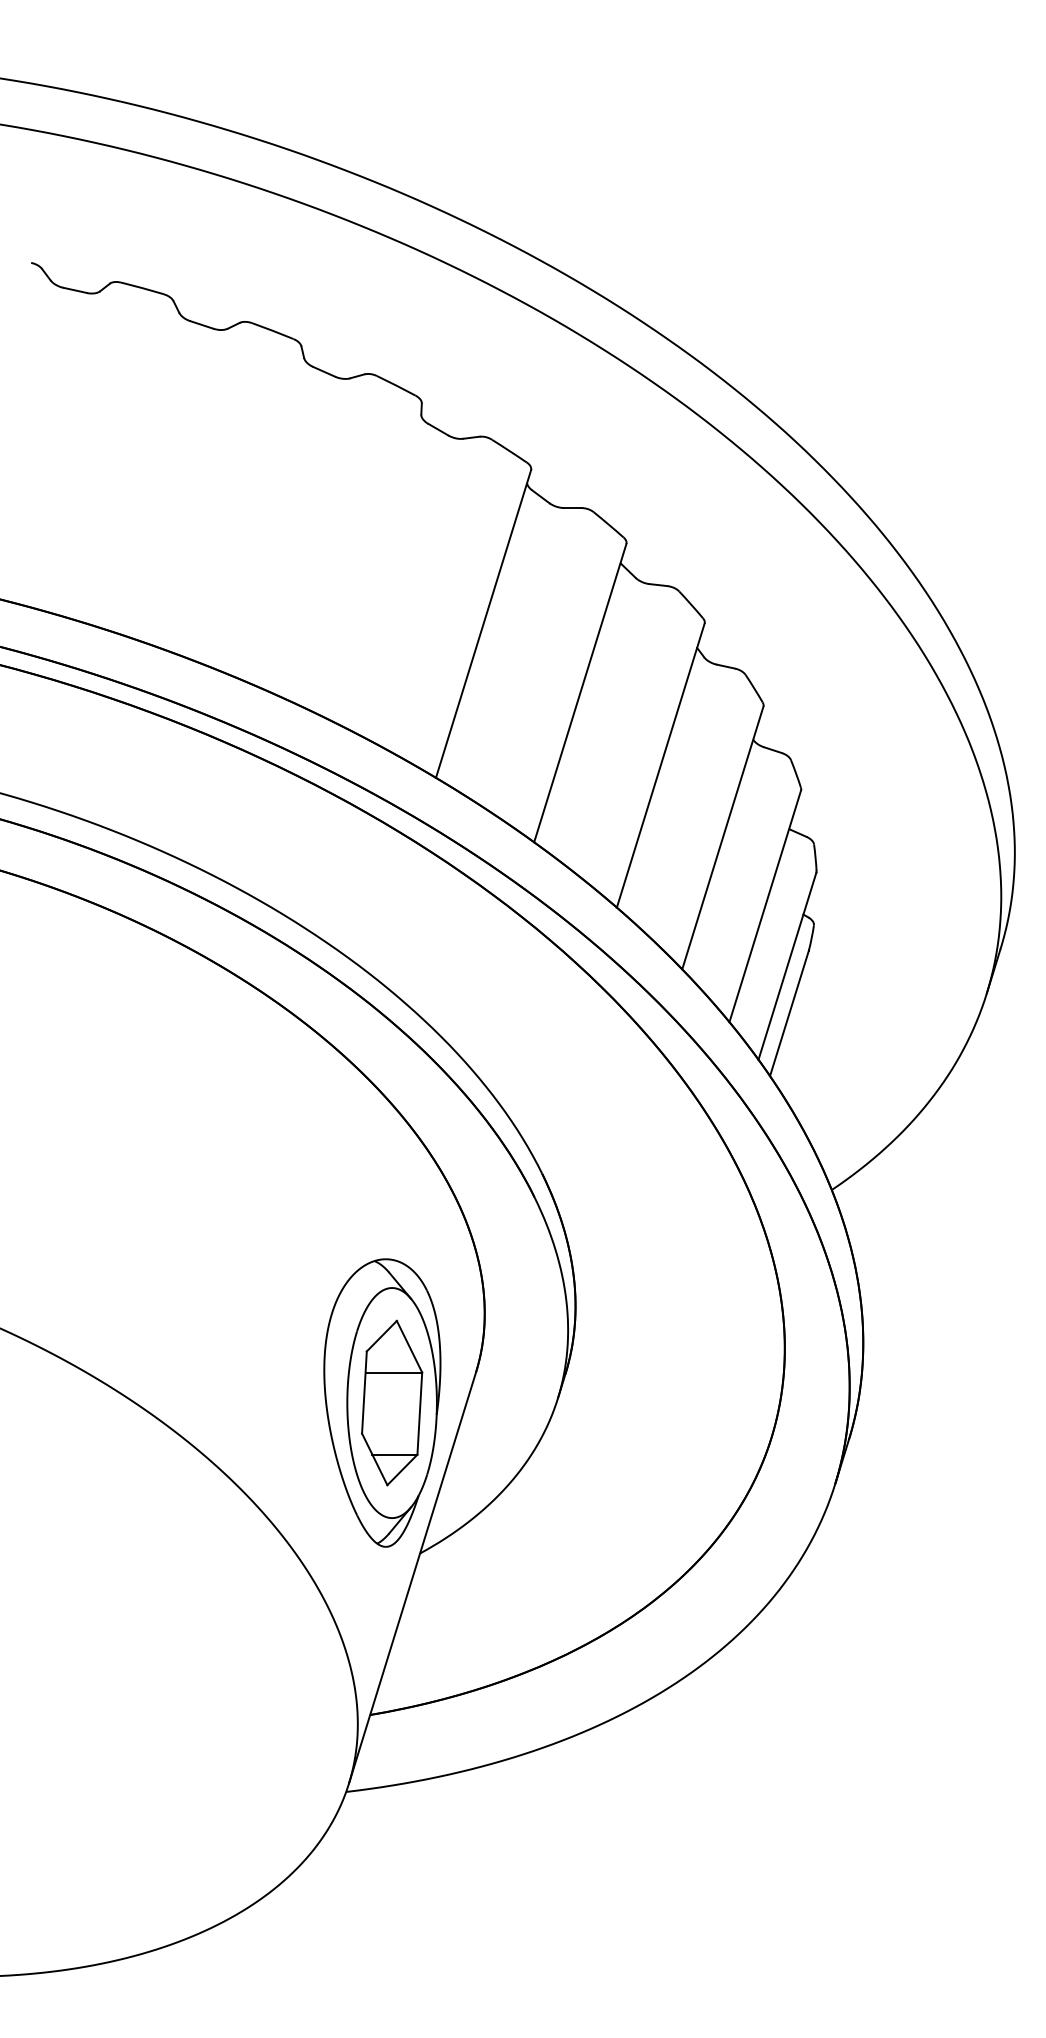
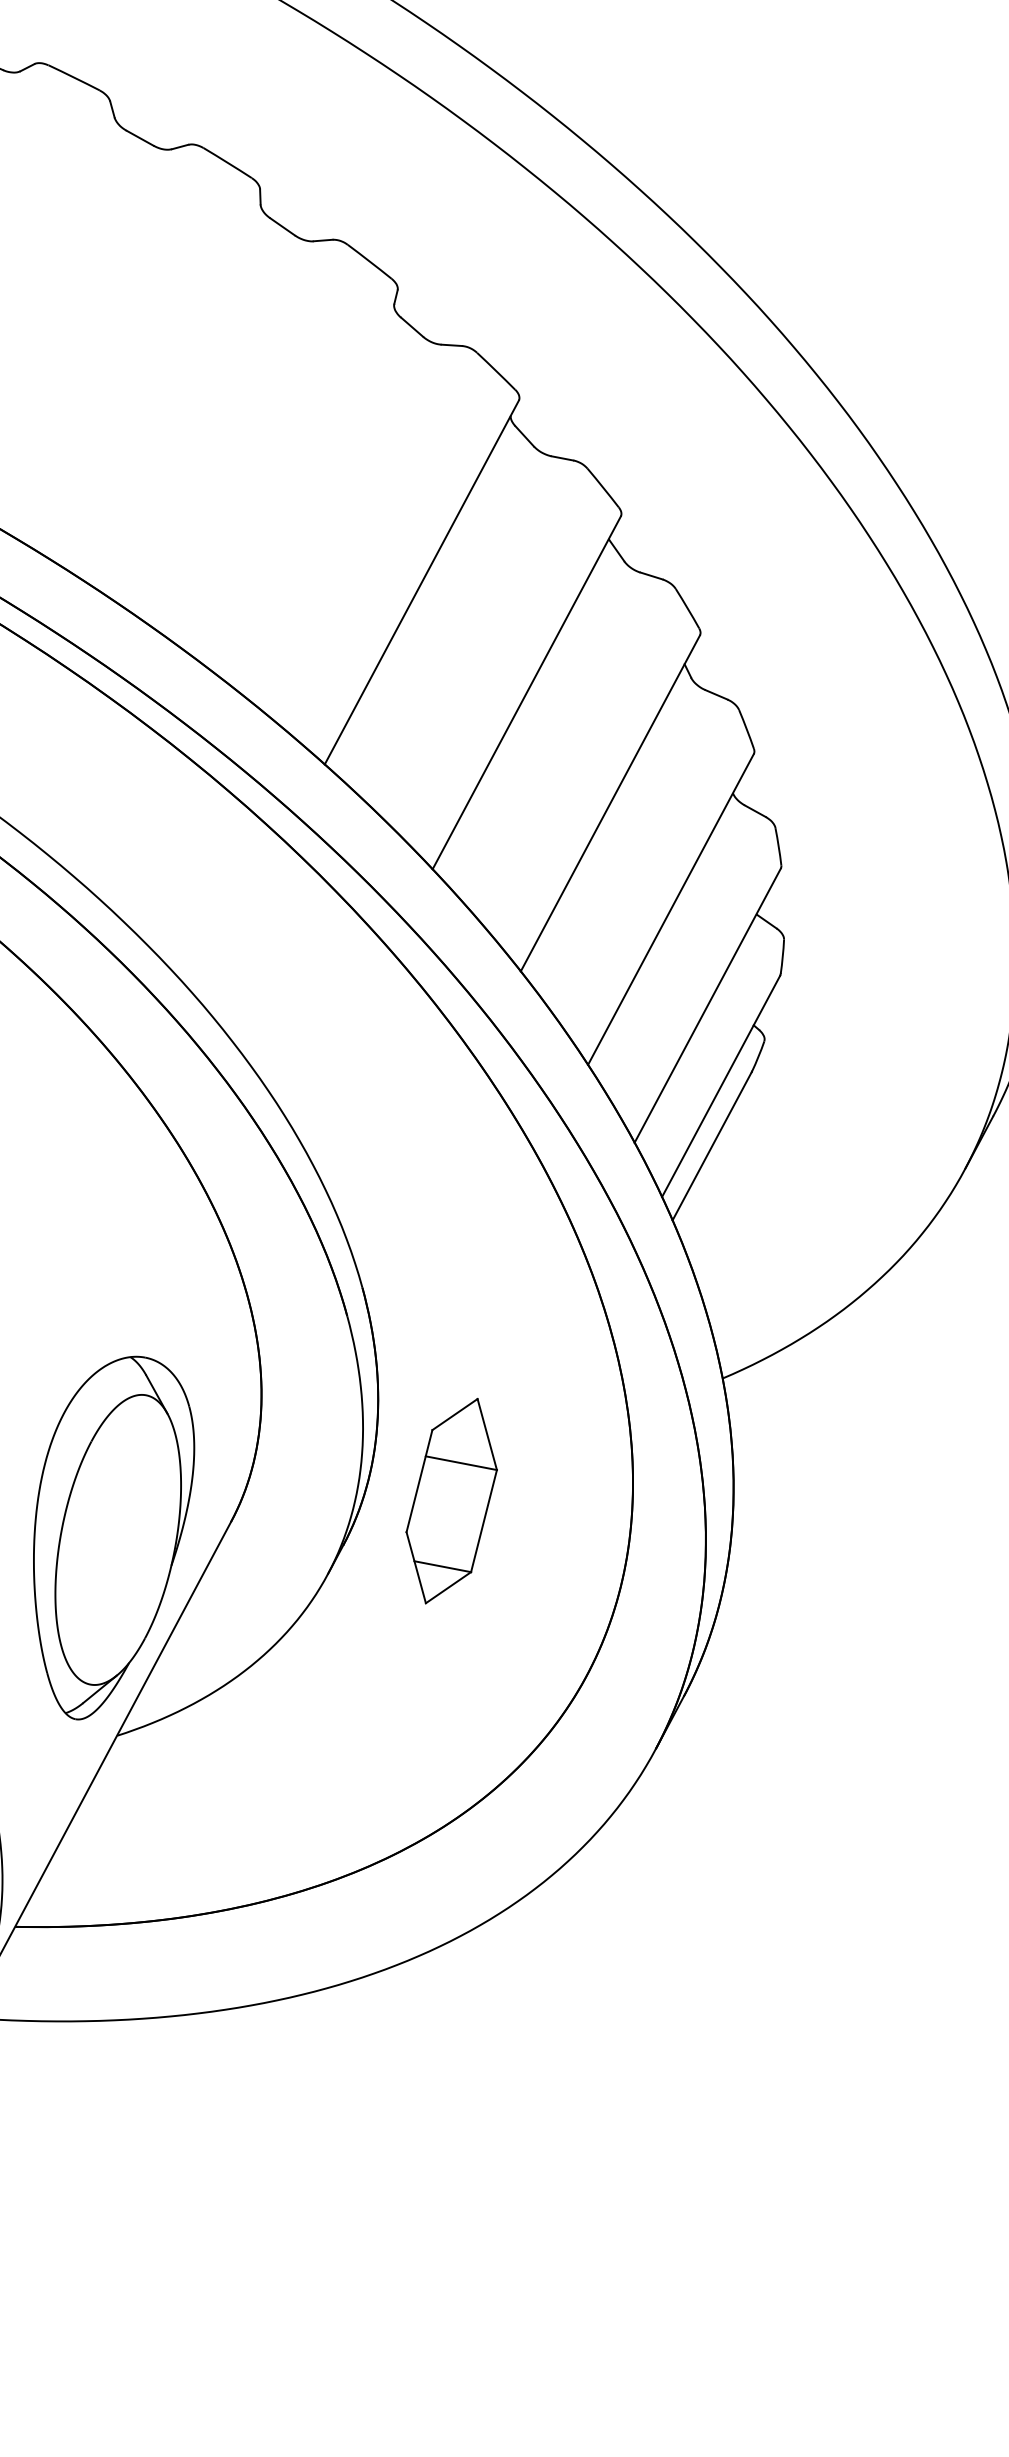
part: (392, 1402) -> (452, 1500), moved

